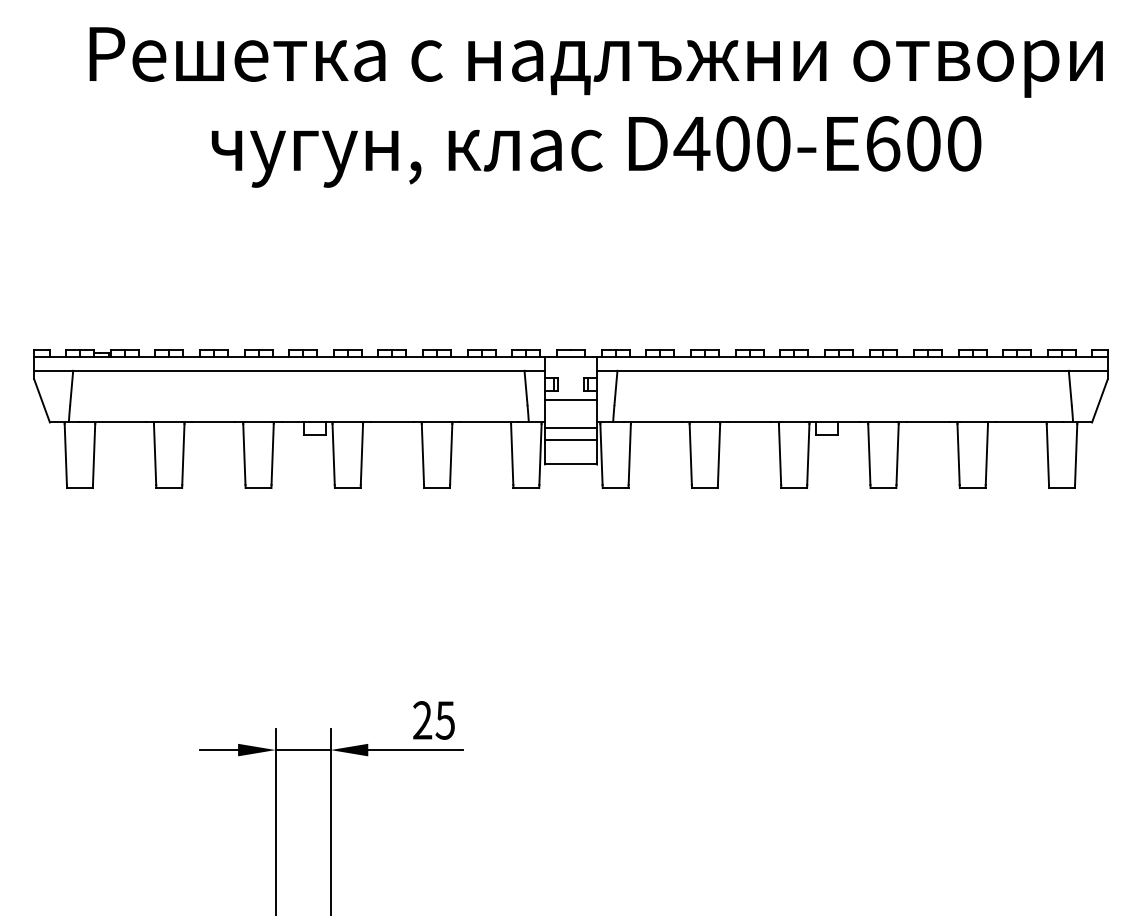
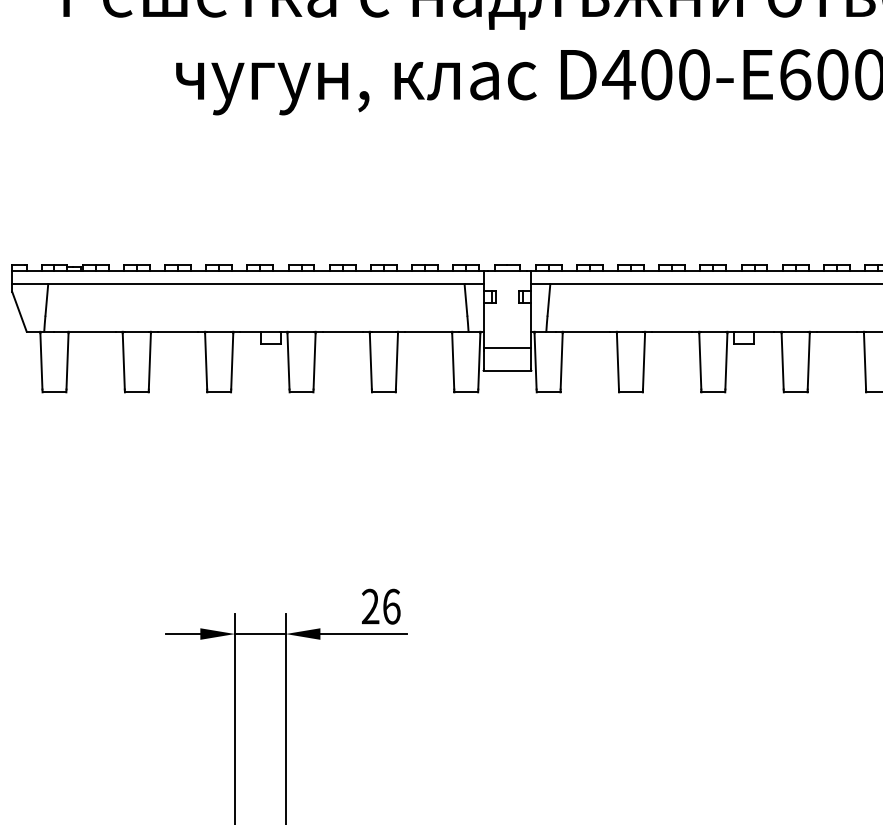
line: (570, 399) -> (506, 310), removed
line: (570, 428) -> (506, 337), removed
text: (445, 720) -> (391, 606), 25 -> 26

